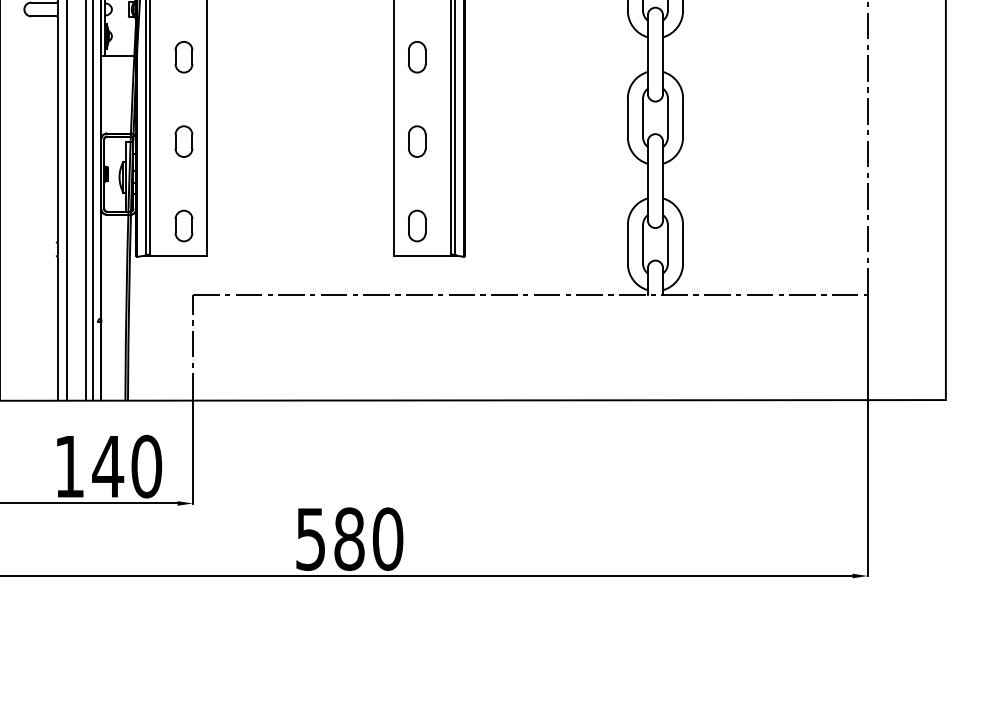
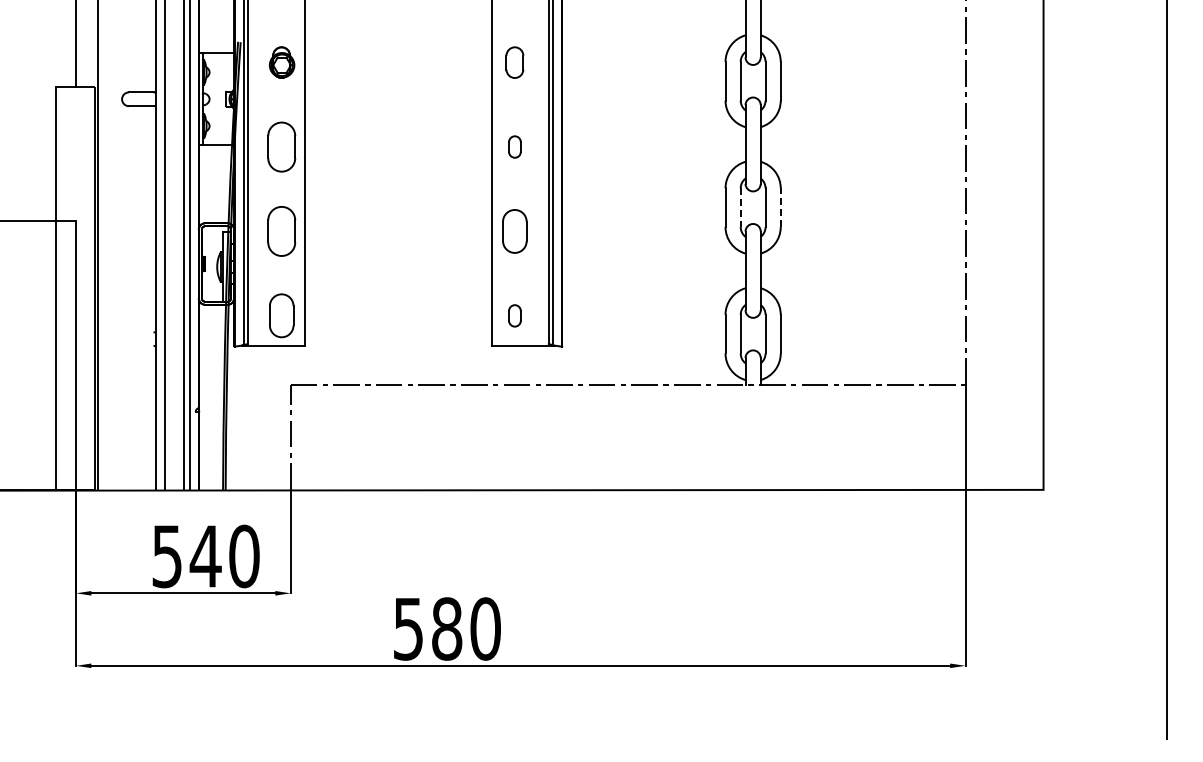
part: (183, 56) -> (281, 146), size x1.6
part: (416, 56) -> (514, 146), size x0.7
line: (682, 117) -> (780, 207), solid -> dashed
line: (642, 118) -> (740, 208), solid -> dashed
part: (183, 141) -> (281, 231), size x1.6
part: (416, 141) -> (514, 231), size x1.4
part: (183, 225) -> (281, 315), size x1.4
part: (416, 225) -> (514, 315), size x0.7
text: (68, 466) -> (166, 556), 140 -> 540

